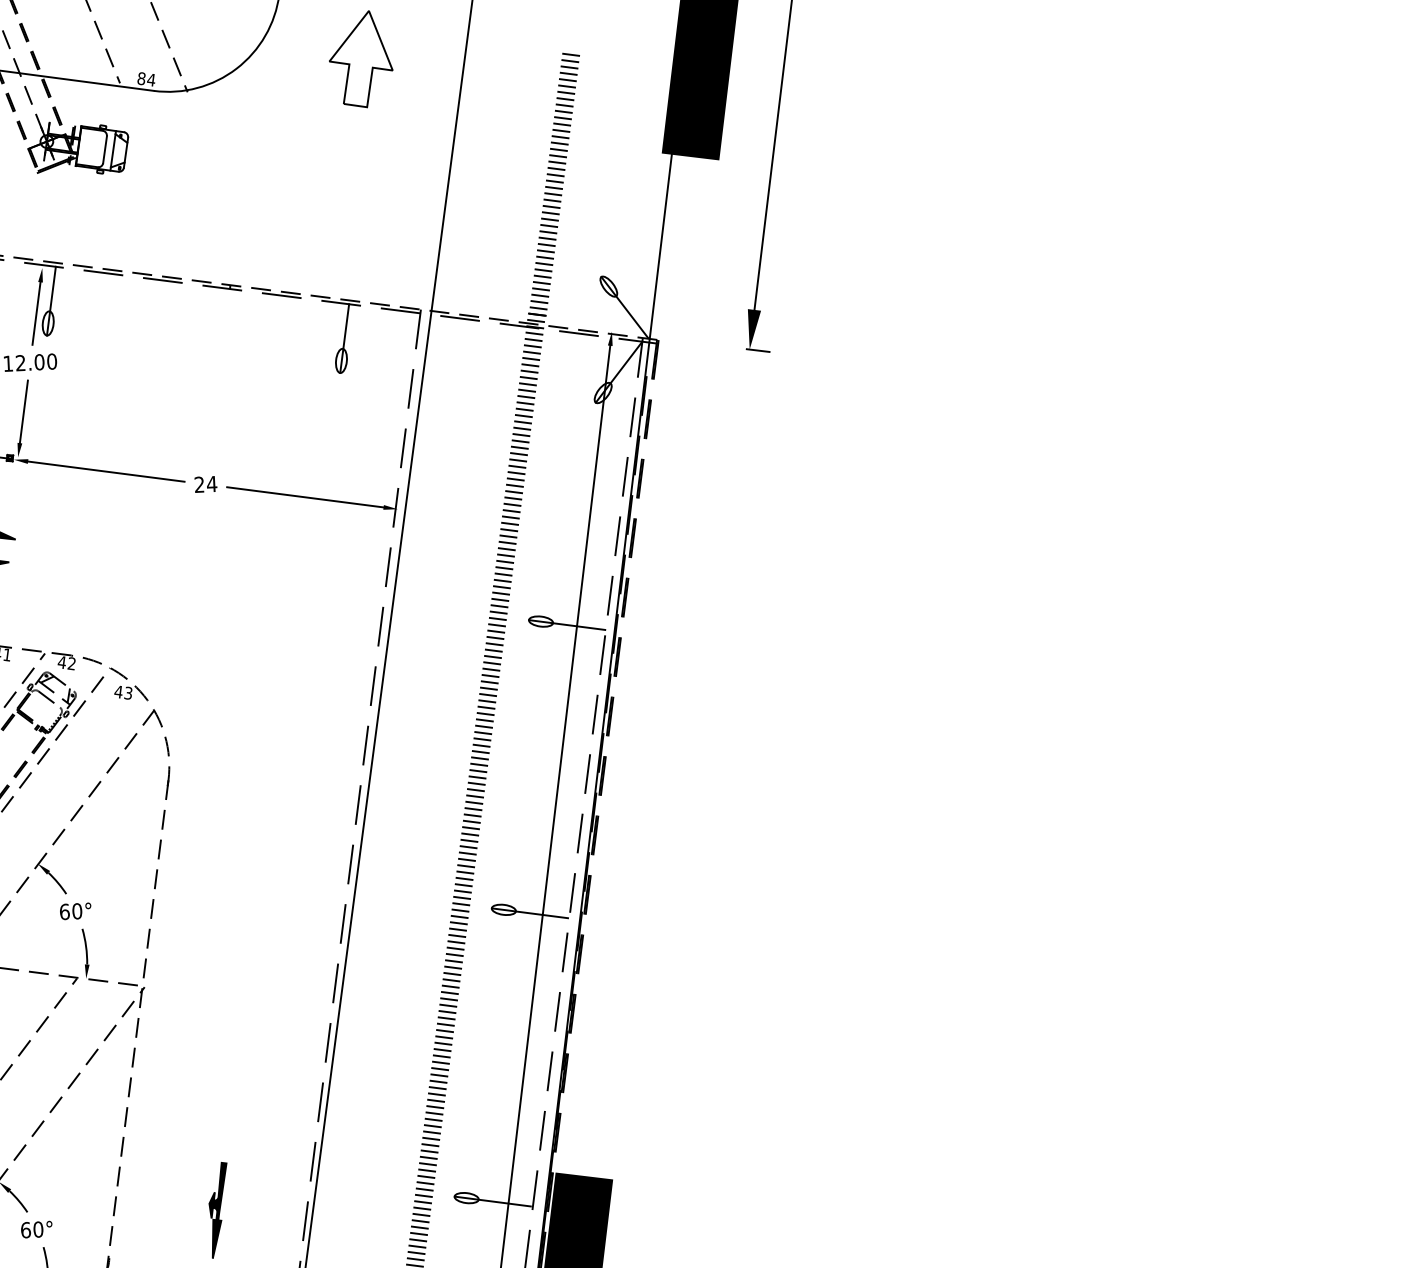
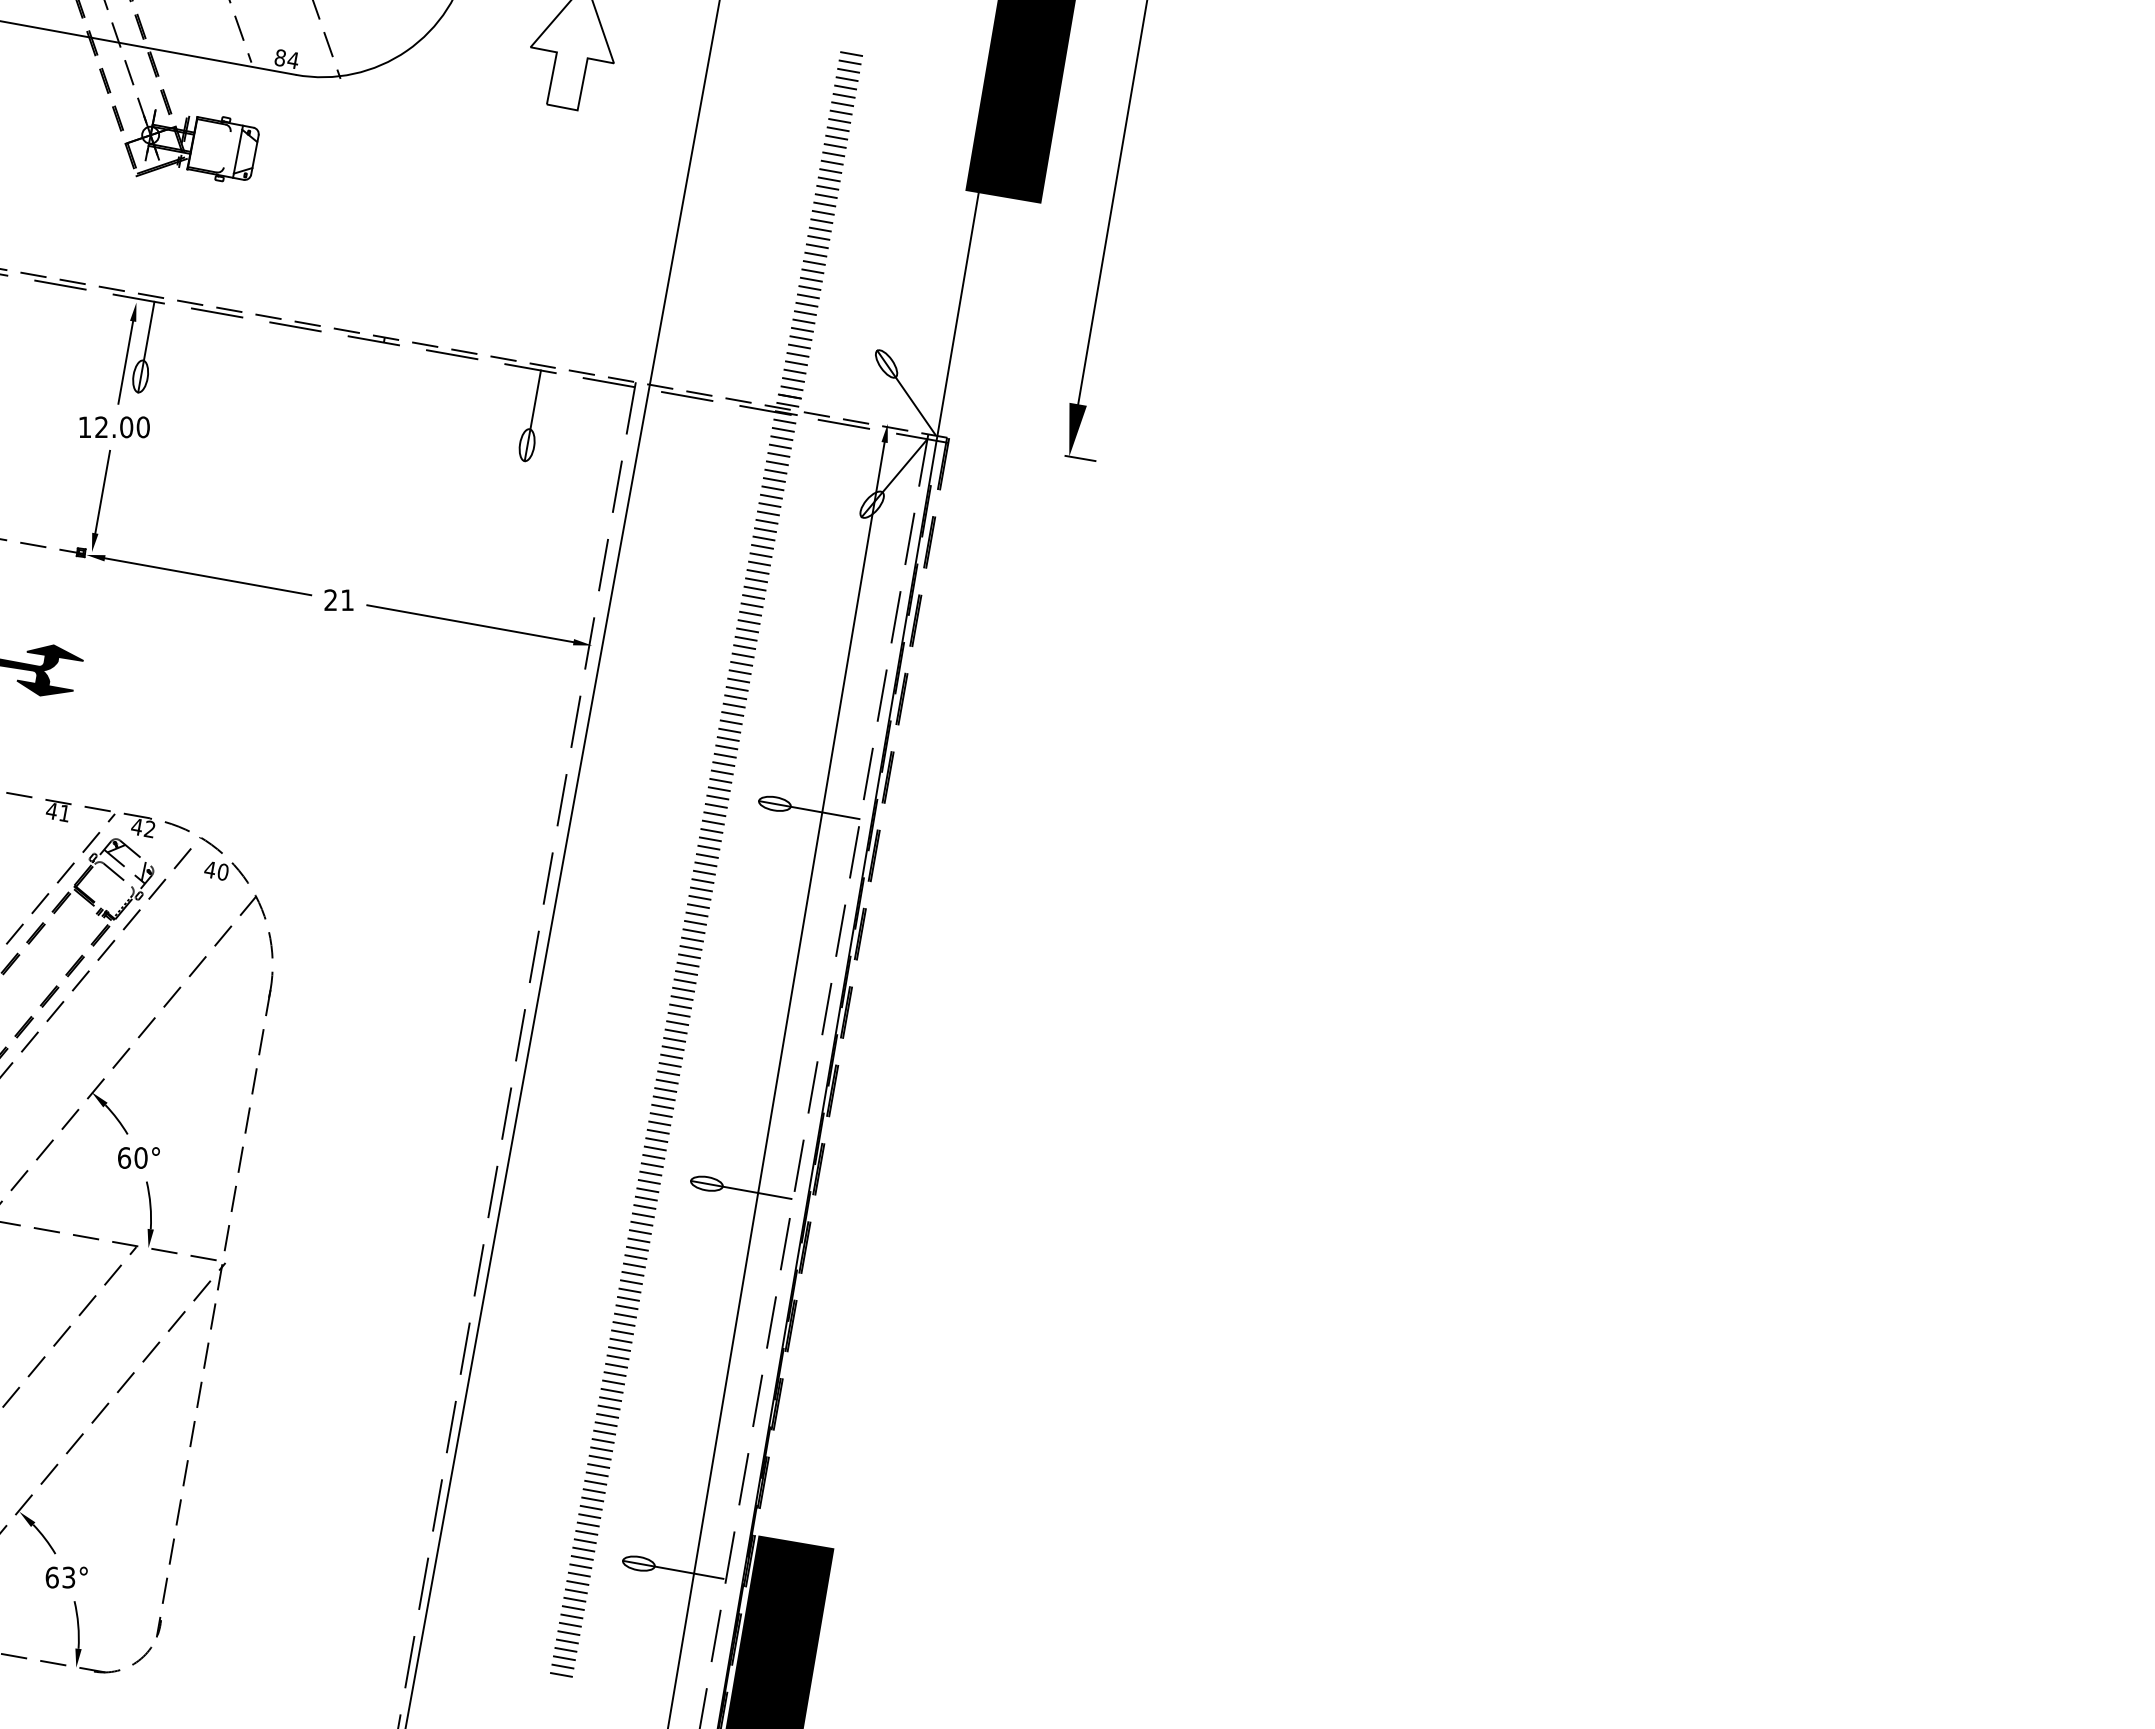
line: (104, 149) -> (226, 149), removed
text: (212, 483) -> (347, 599), 24 -> 21
text: (128, 692) -> (222, 871), 43 -> 40
part: (218, 1210) -> (309, 1563), removed
text: (38, 1229) -> (68, 1577), 60° -> 63°

